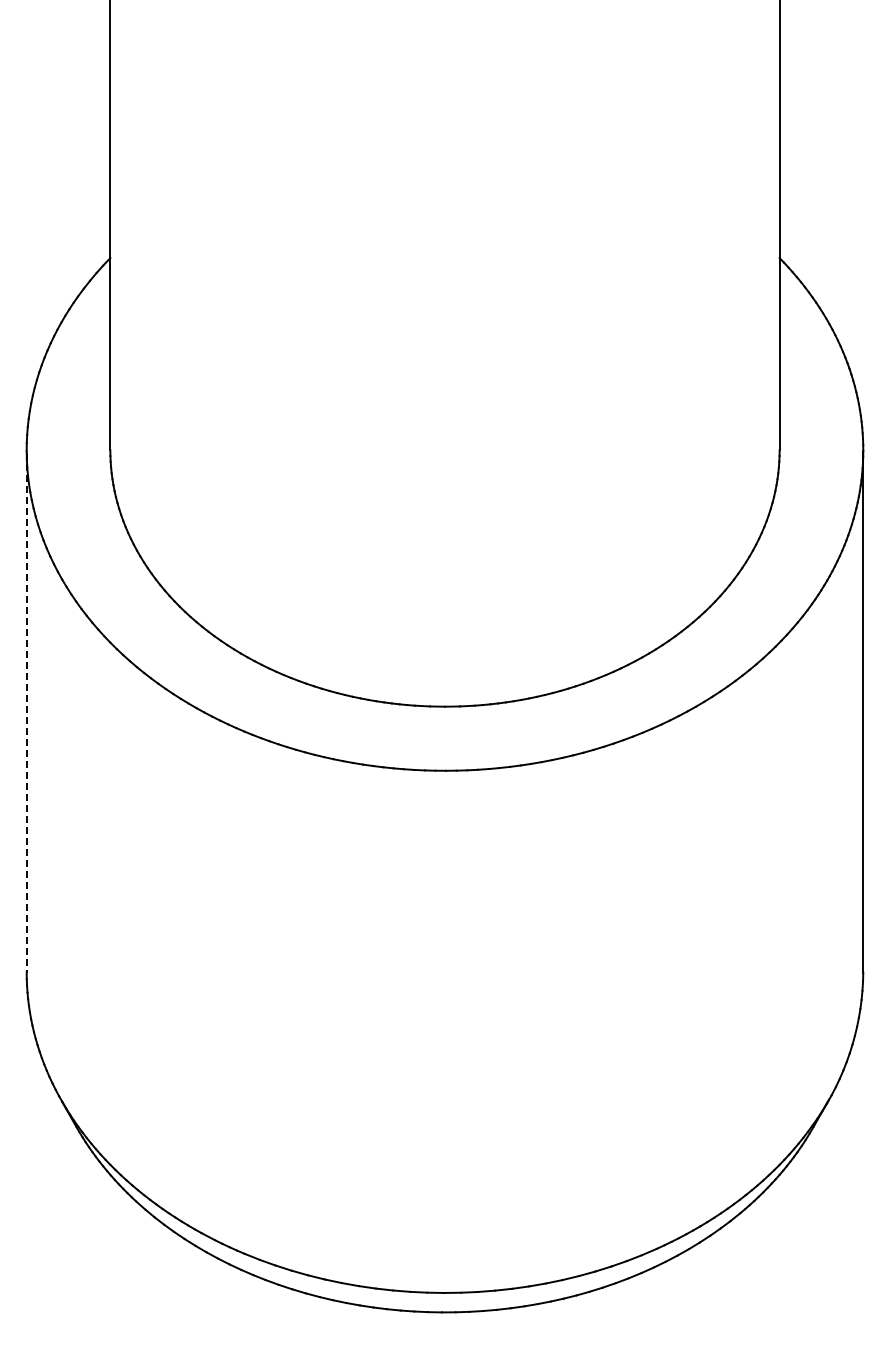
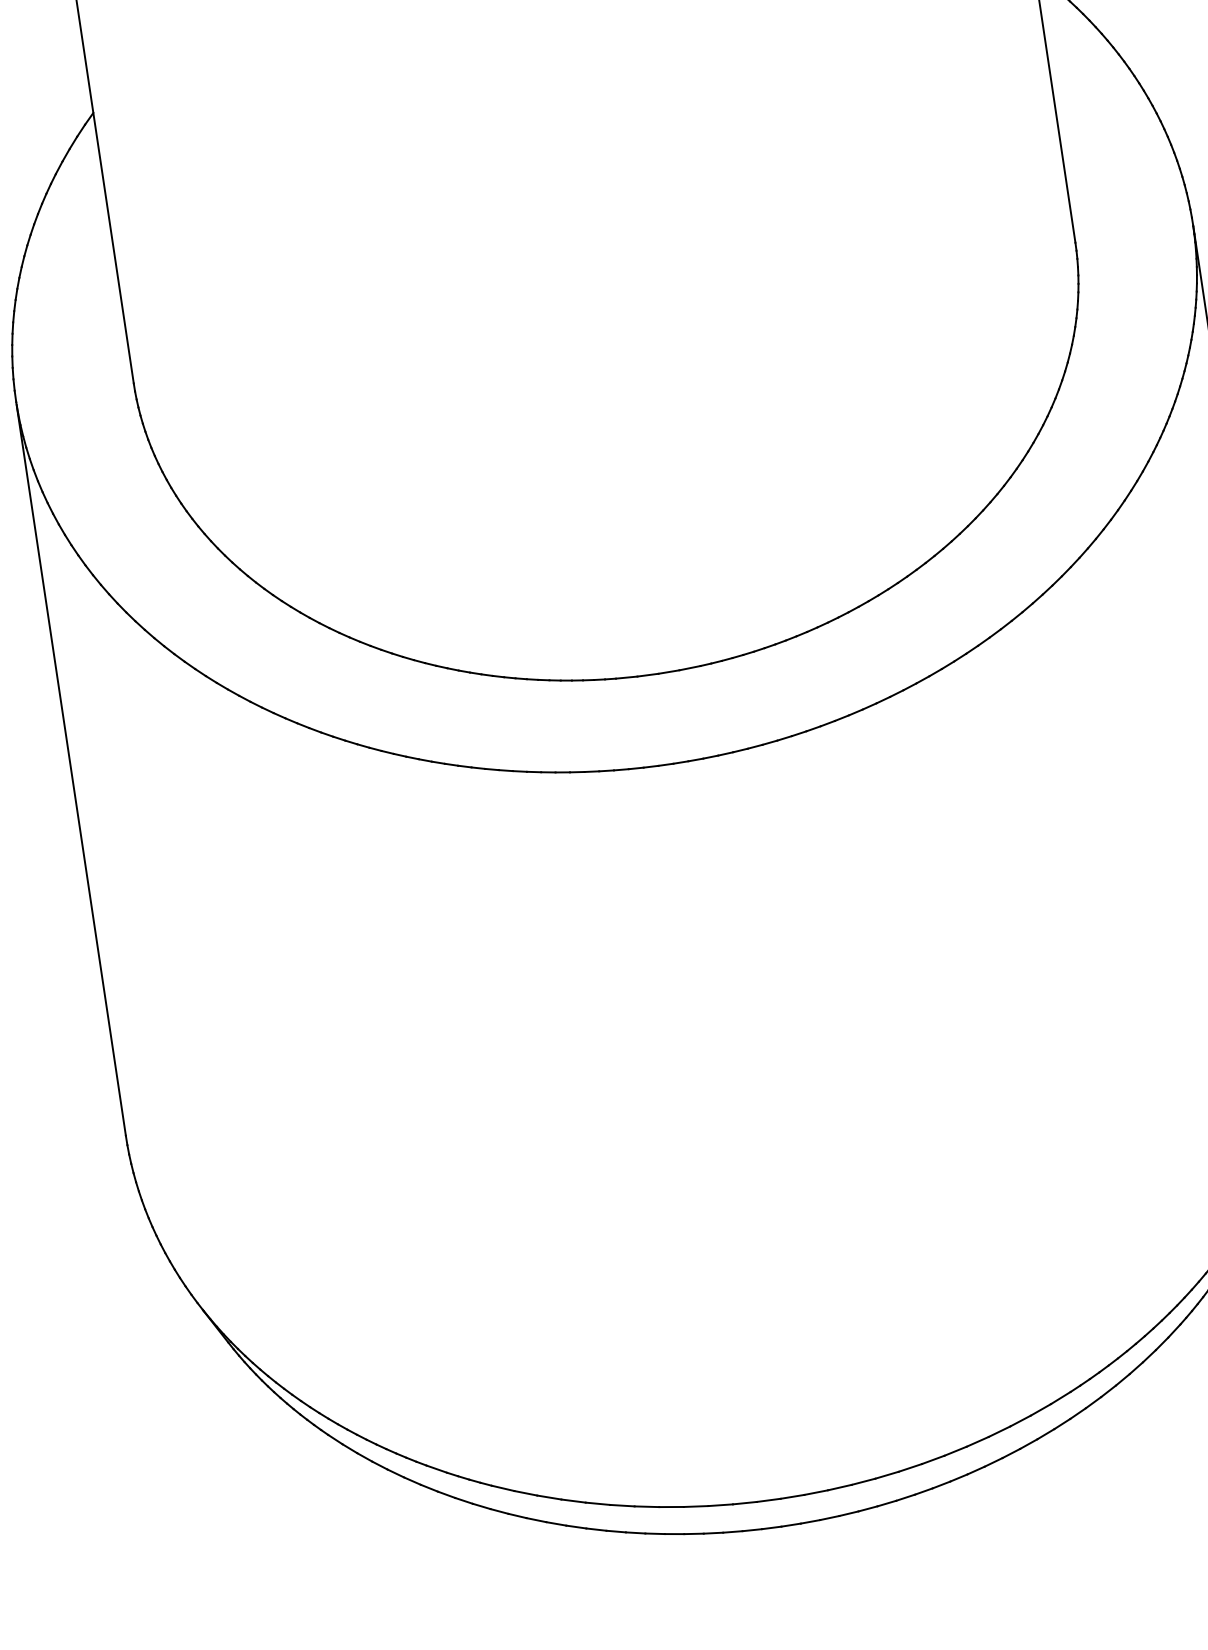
line: (26, 712) -> (70, 769), dashed -> solid

